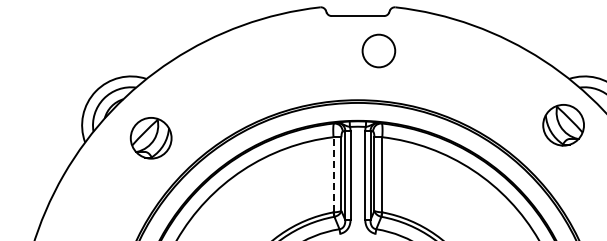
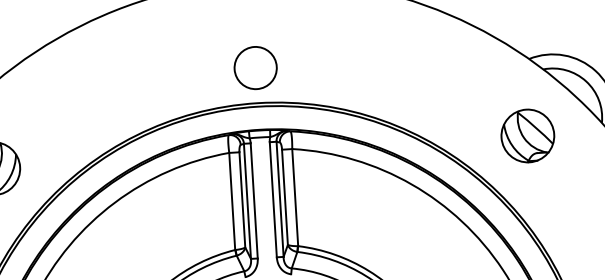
circle: (378, 50) -> (255, 67), moved
part: (563, 125) -> (527, 136), moved
line: (333, 174) -> (232, 201), dashed -> solid

